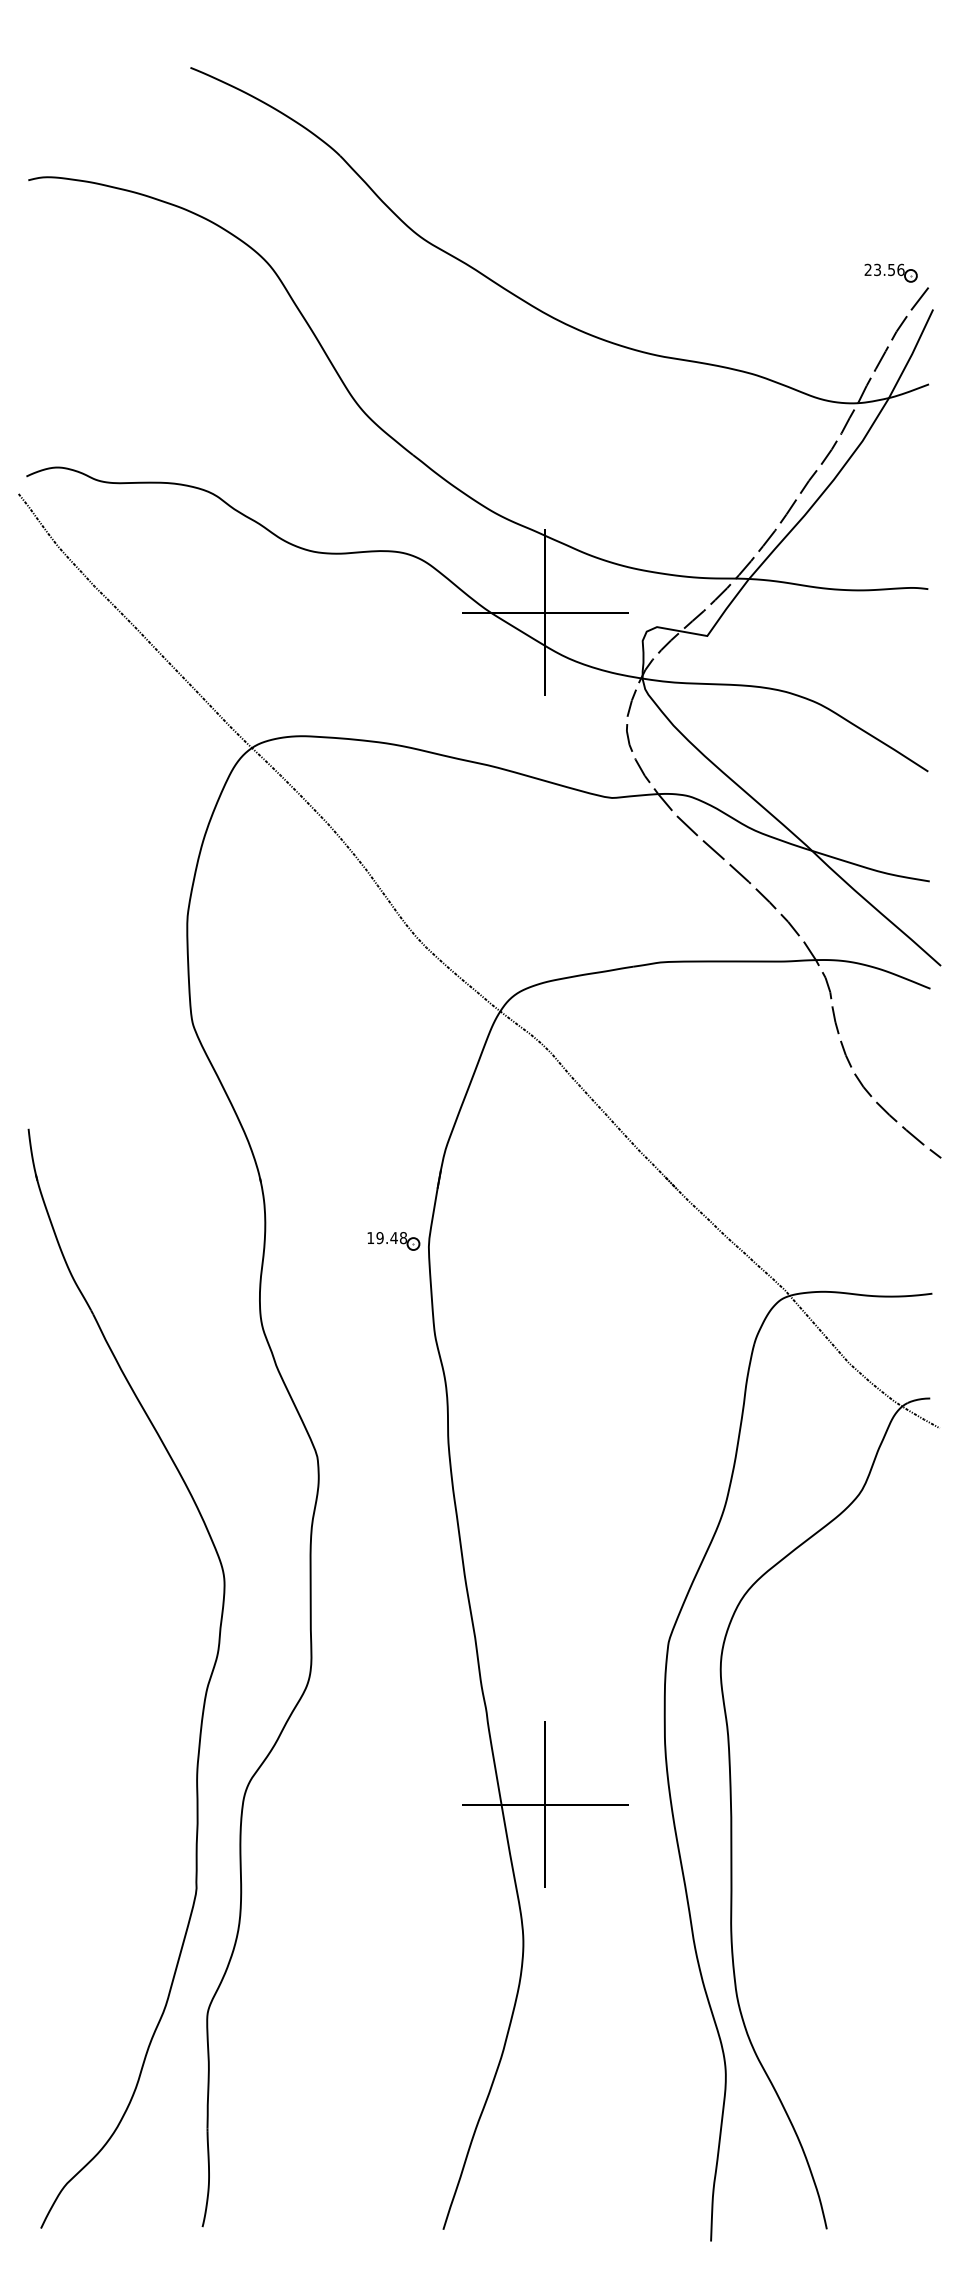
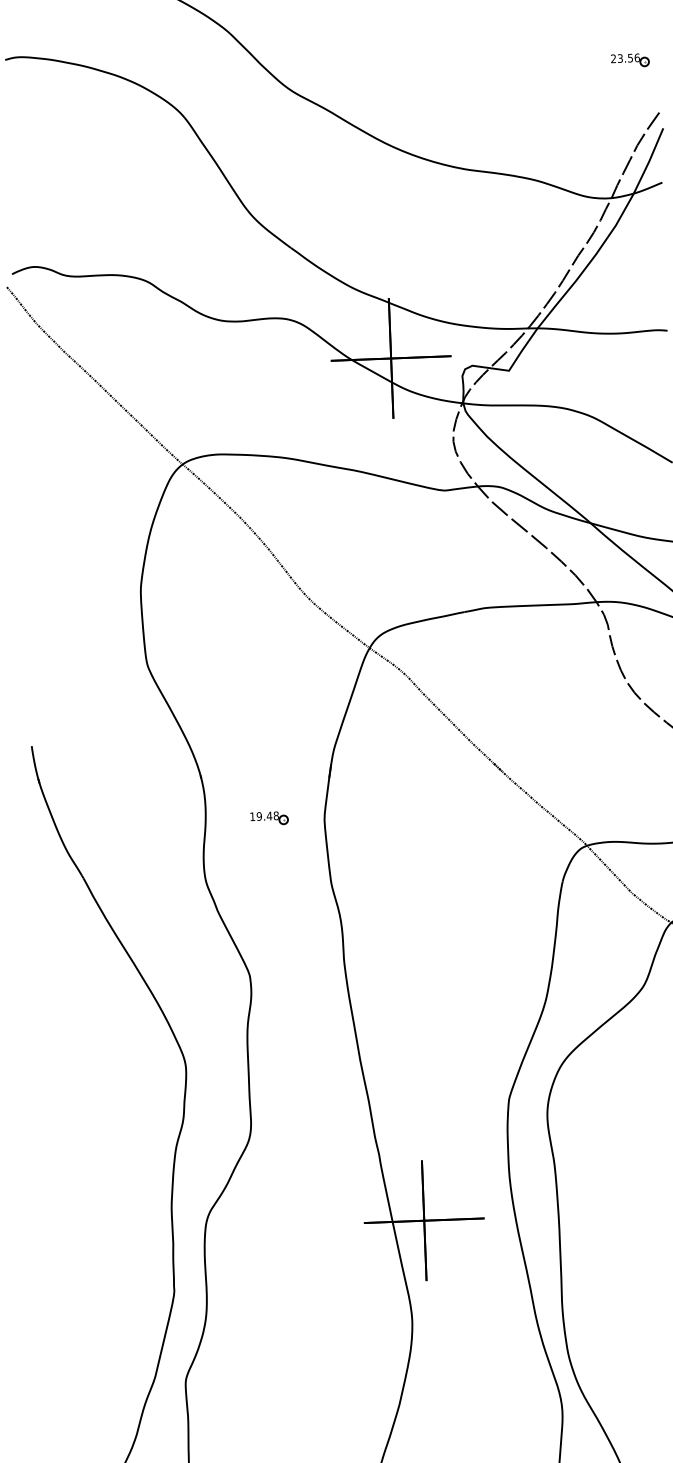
part: (890, 272) -> (629, 60), moved
part: (393, 1241) -> (269, 818), moved

